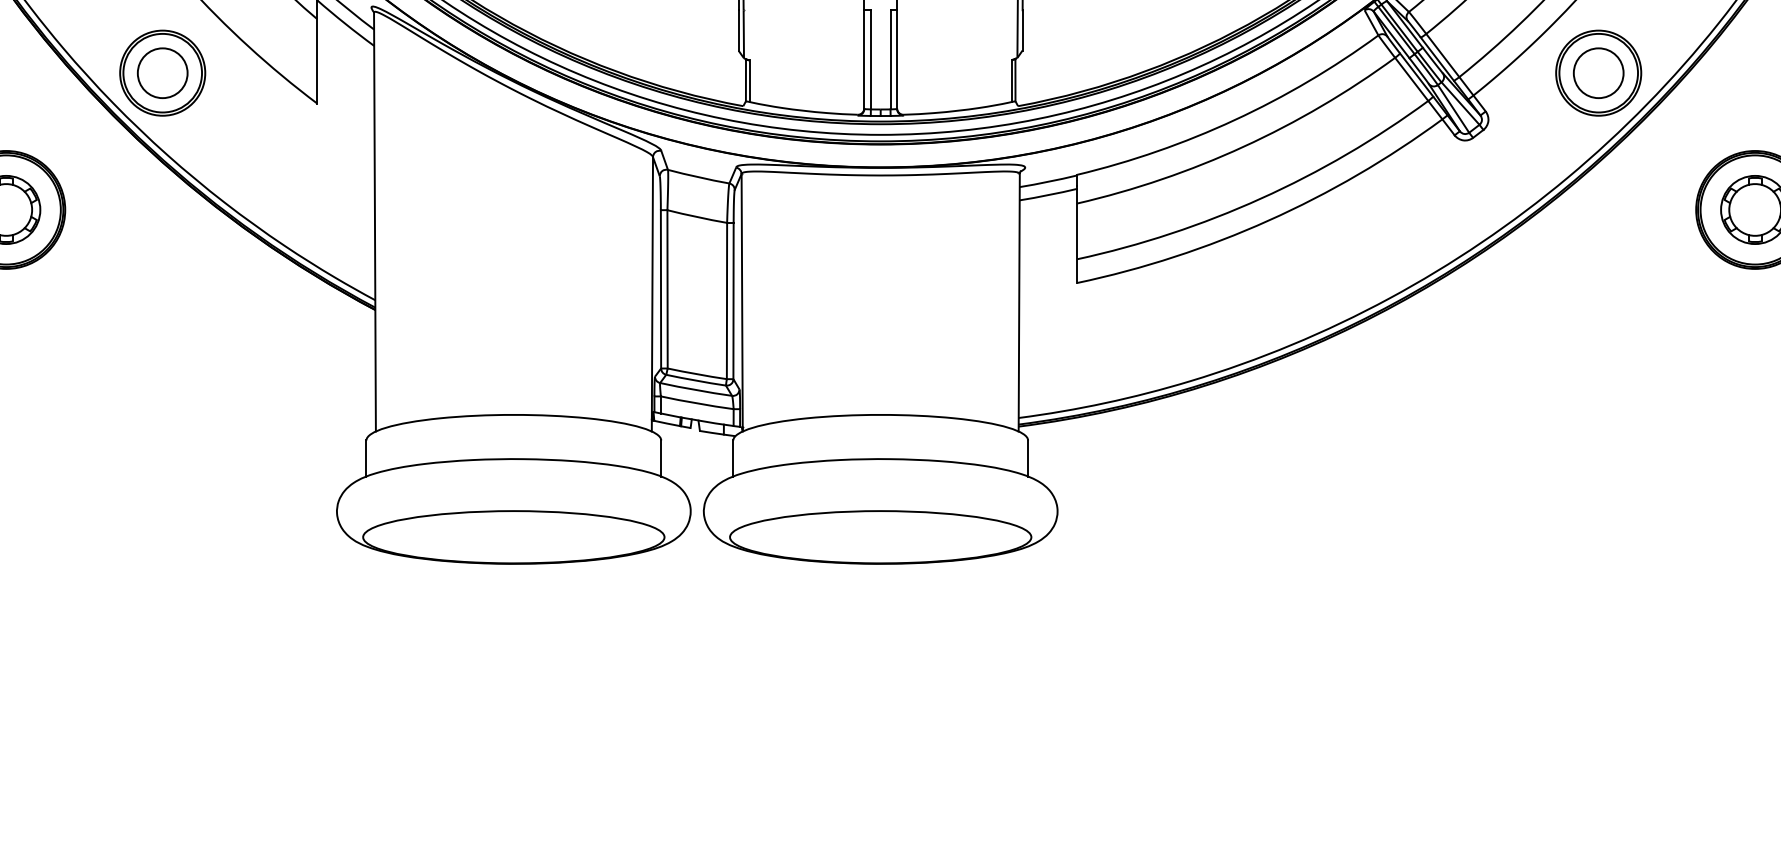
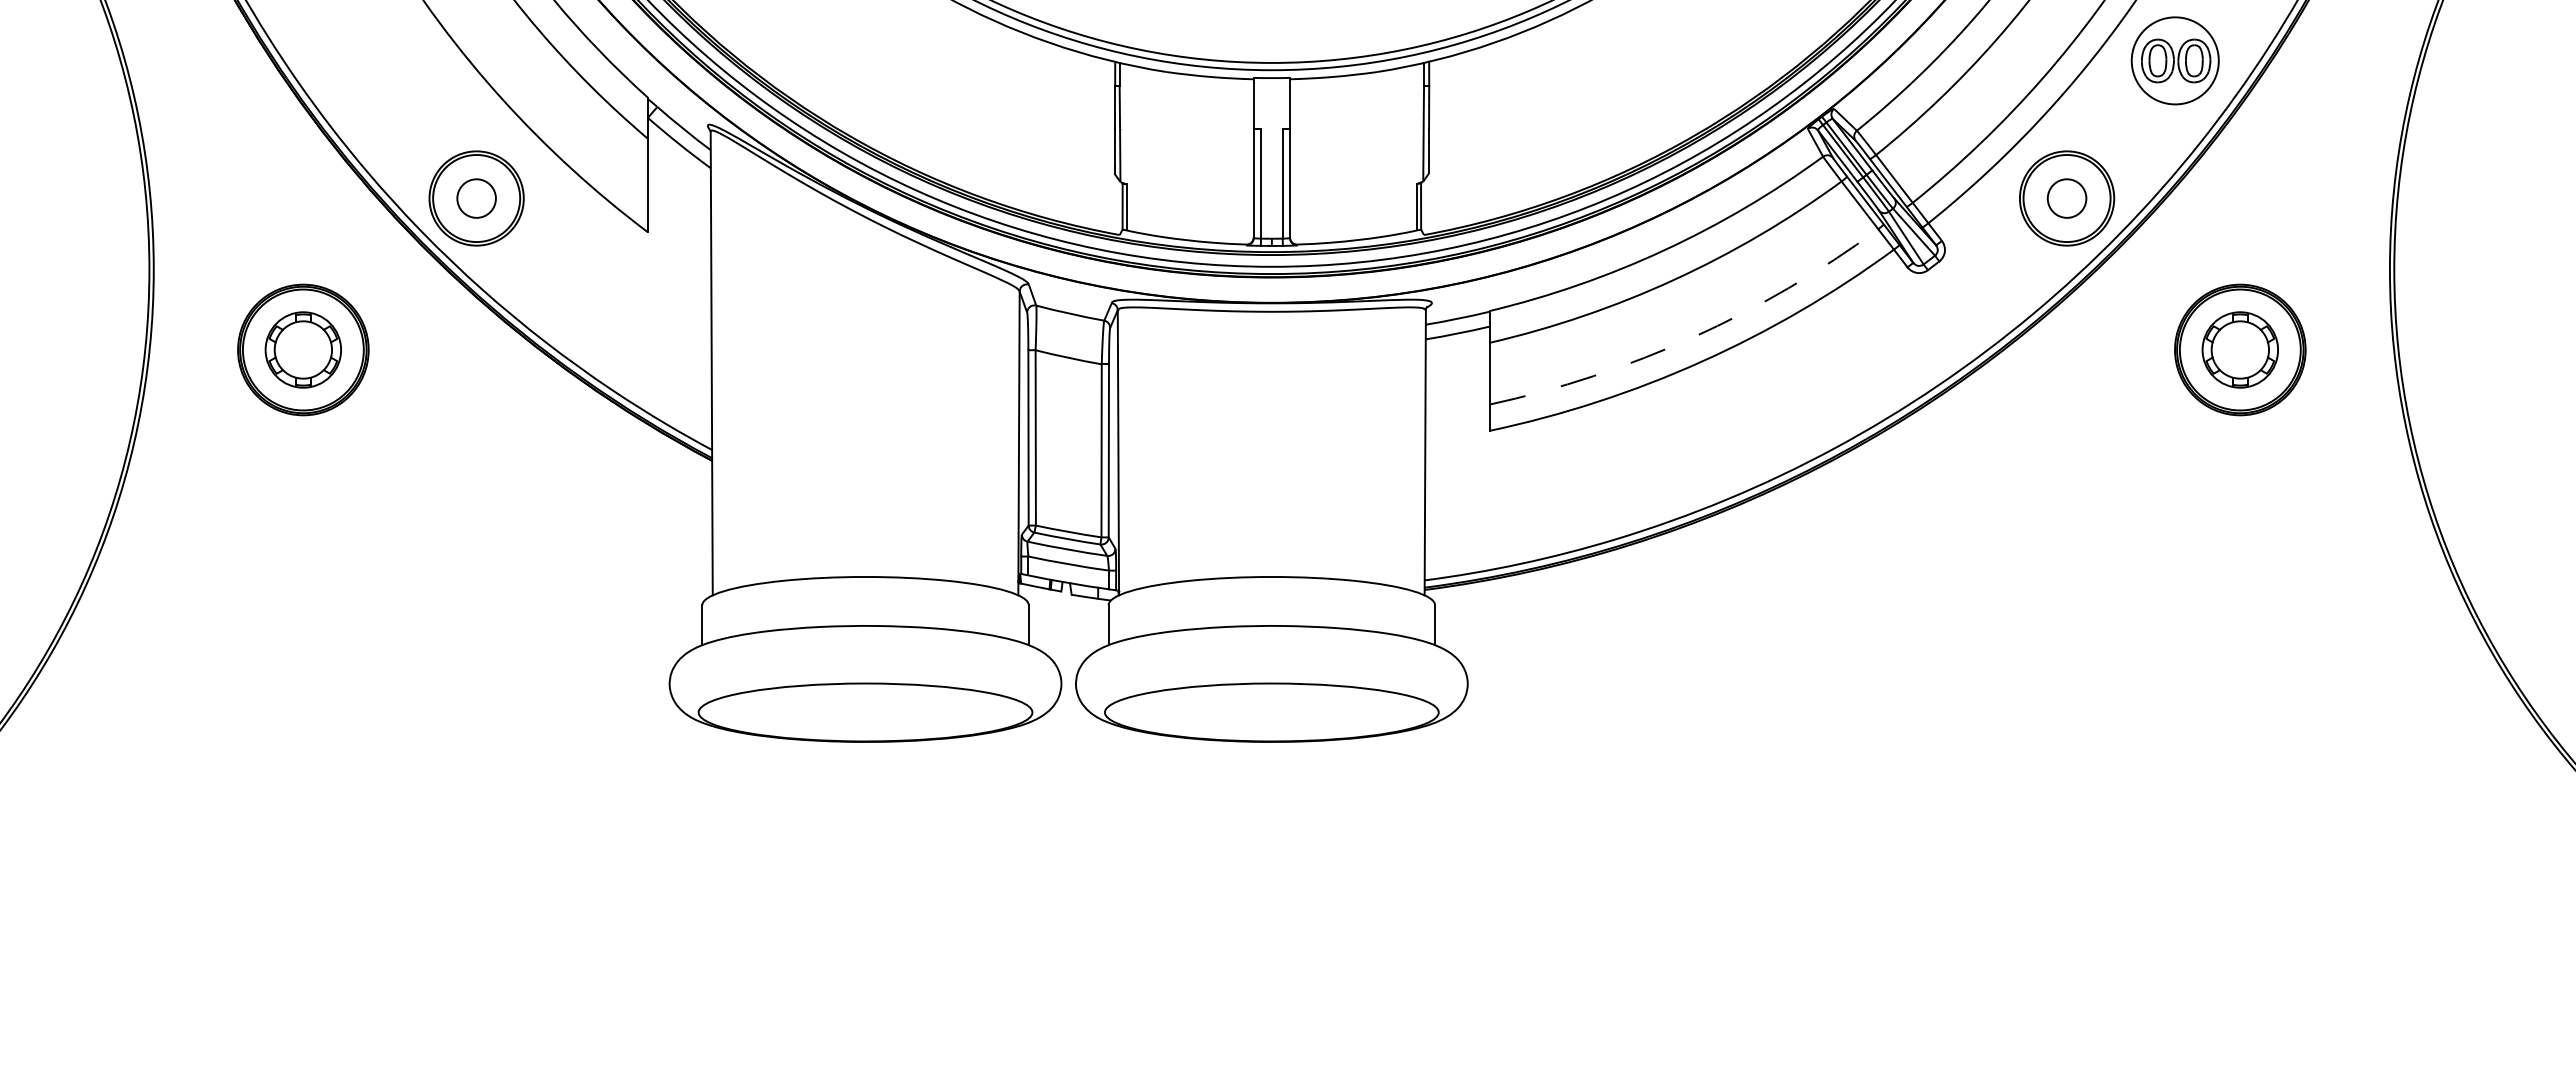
circle: (162, 73) -> (476, 198), size x0.7
circle: (1598, 73) -> (2066, 198), size x0.7
arc: (1261, 198) -> (1693, 337), solid -> dashed

